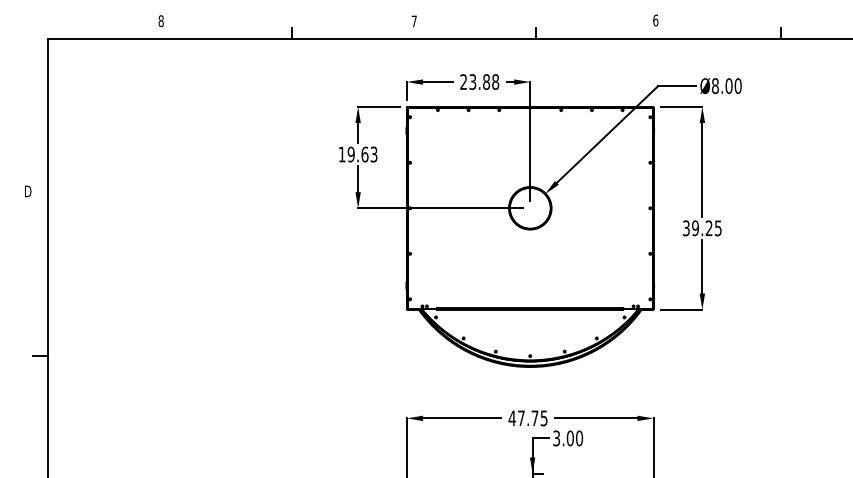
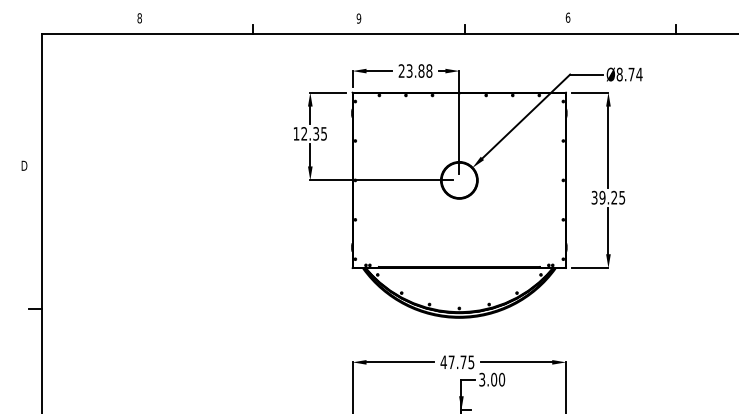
text: (413, 21) -> (358, 18), 7 -> 9
text: (733, 86) -> (635, 74), Ø8.00 -> Ø8.74
text: (361, 154) -> (313, 133), 19.63 -> 12.35

